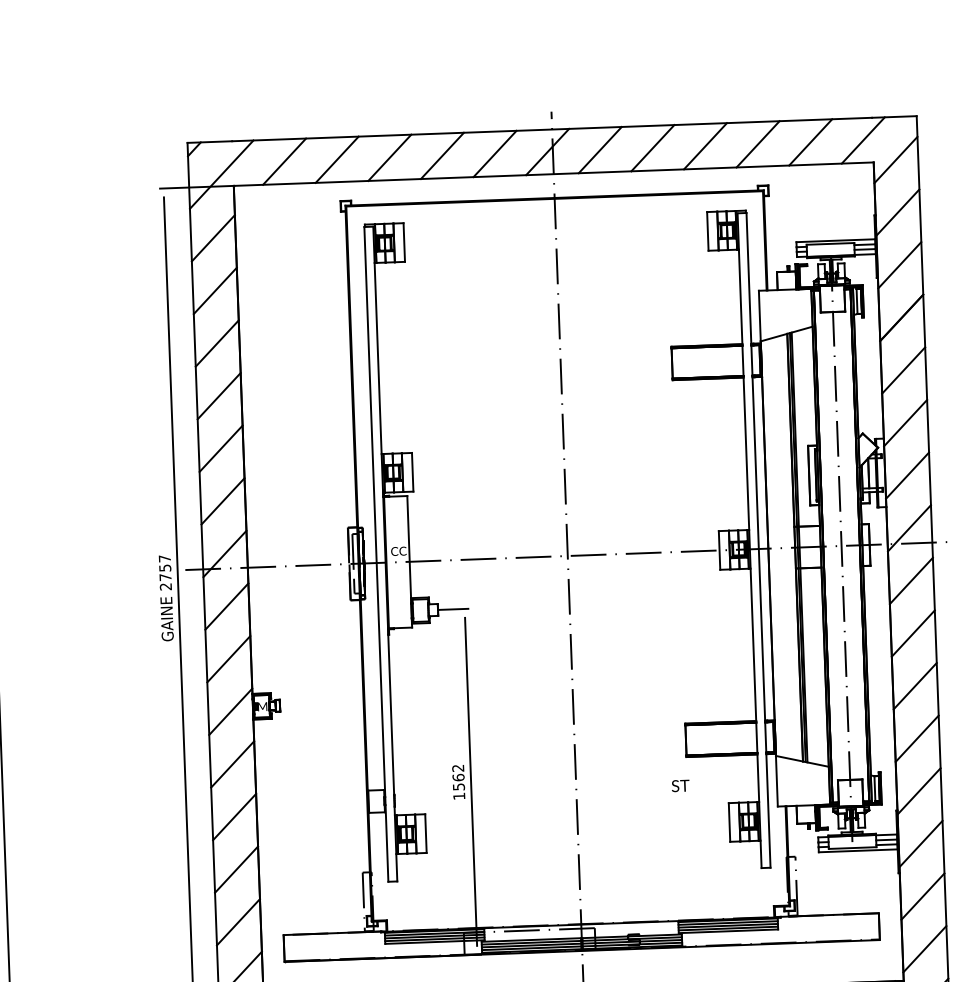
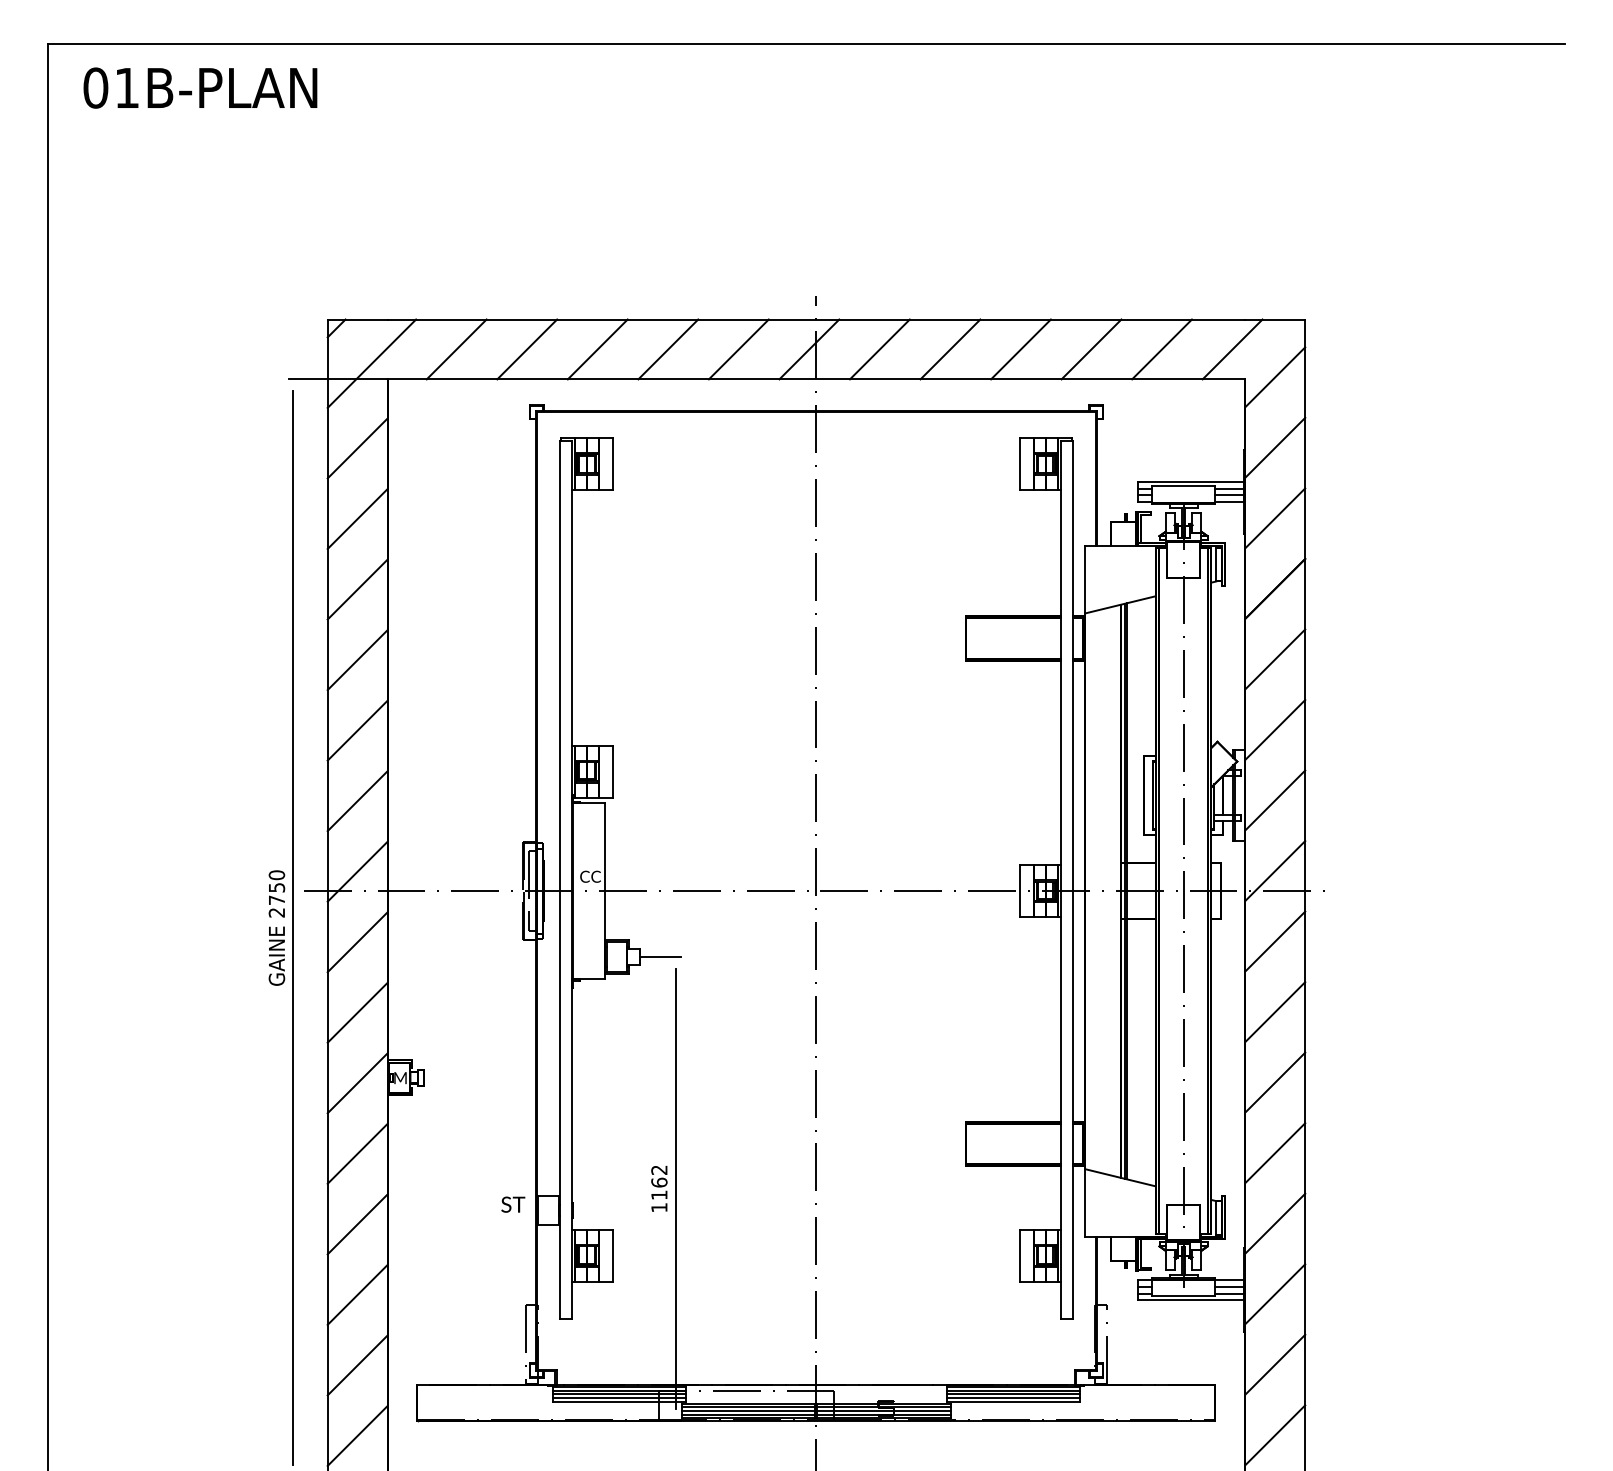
text: (164, 558) -> (276, 875), 2757 -> 2750
text: (680, 785) -> (513, 1204), moved
text: (458, 786) -> (659, 1194), 1562 -> 1162

